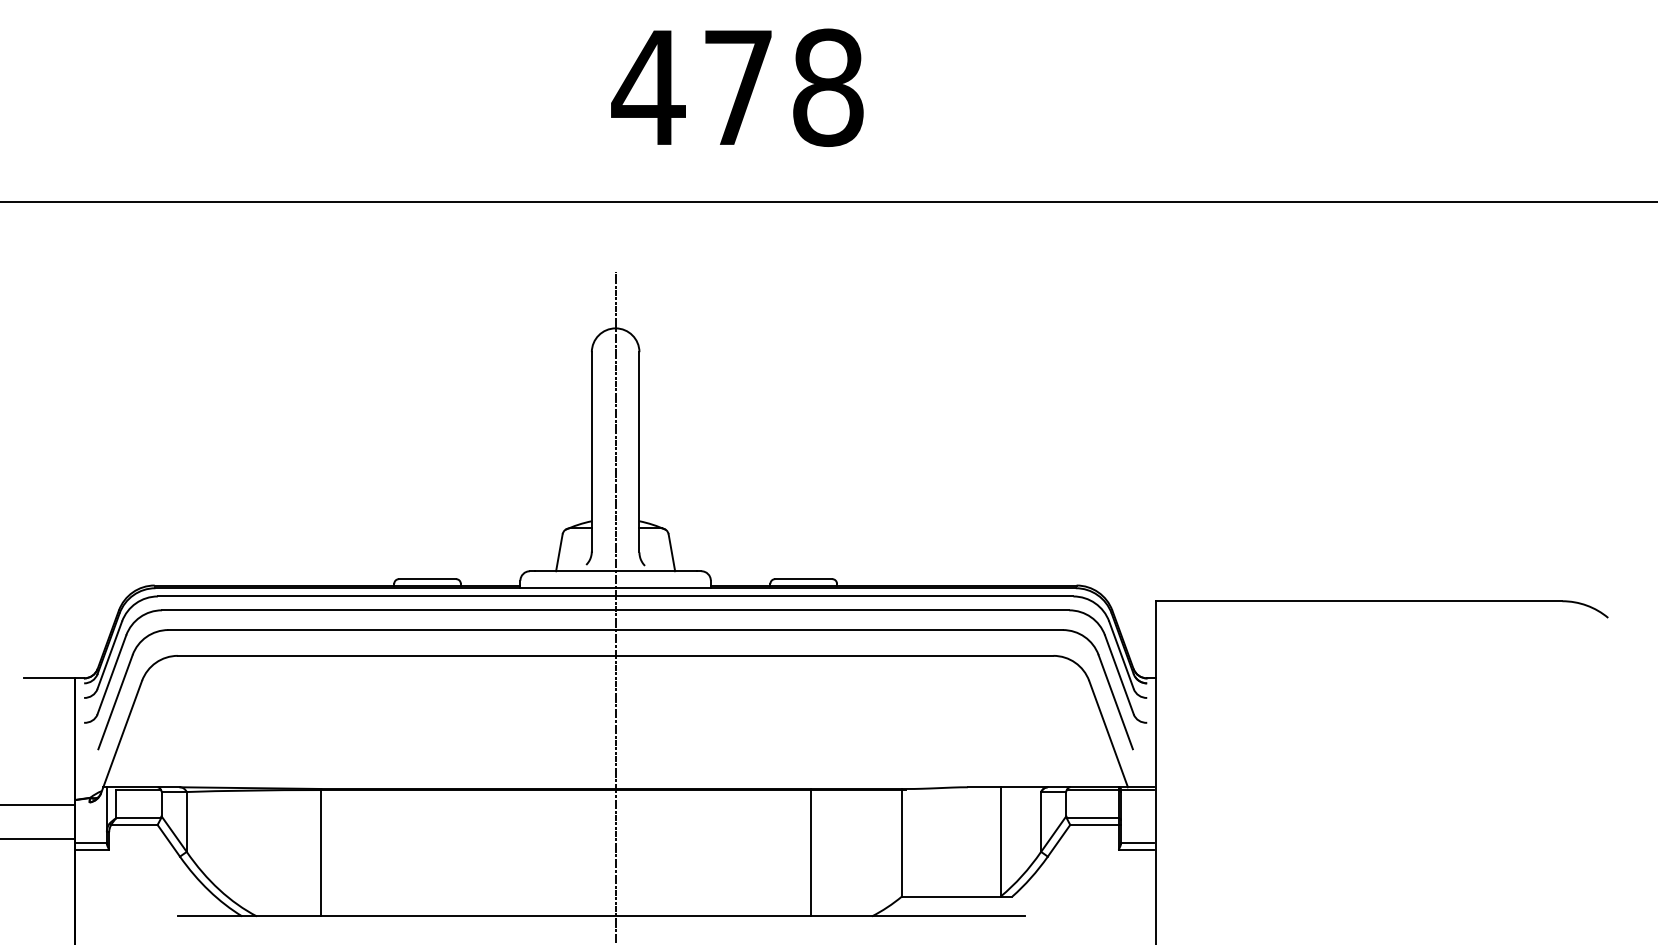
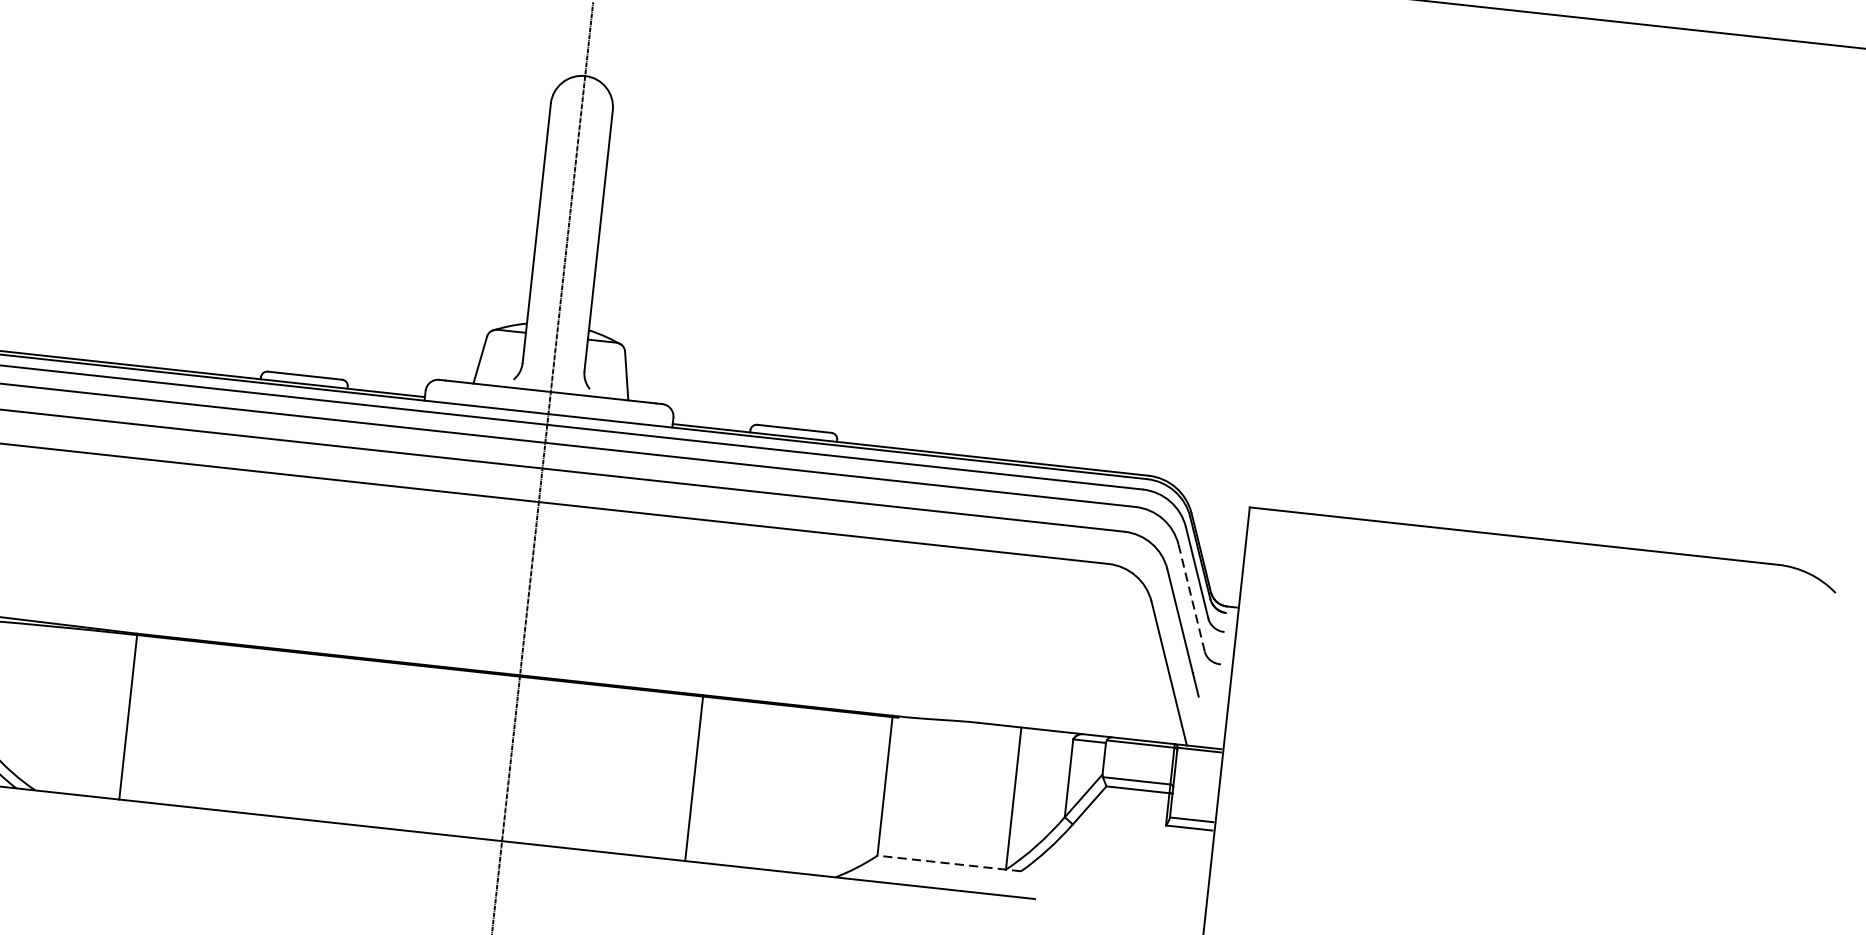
line: (1119, 674) -> (1191, 597), solid -> dashed
line: (811, 852) -> (694, 777), moved
line: (956, 896) -> (948, 863), solid -> dashed

